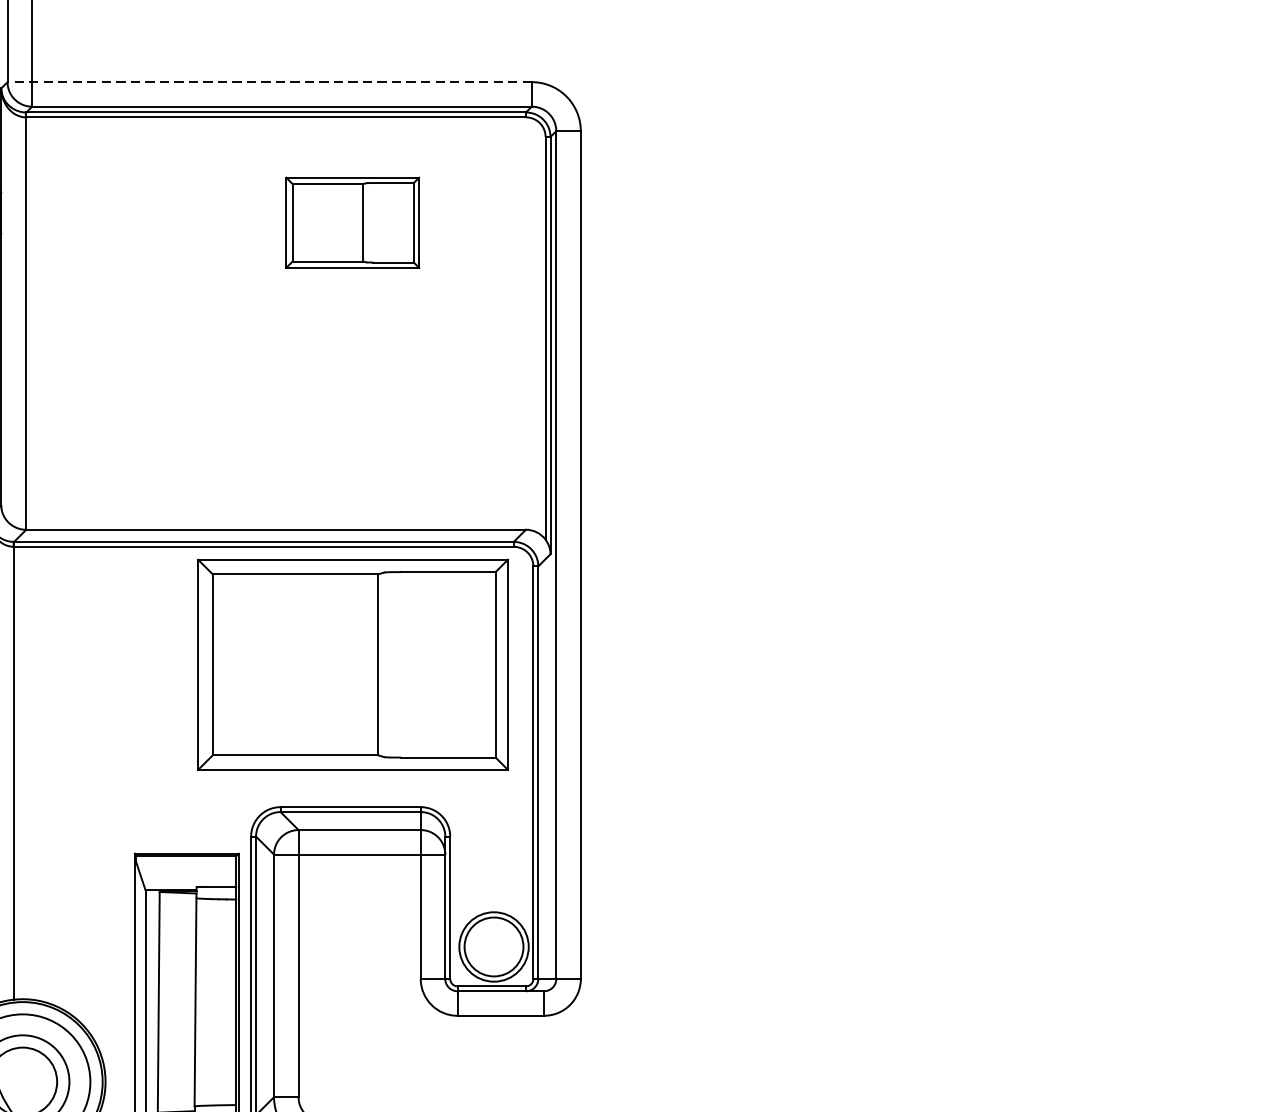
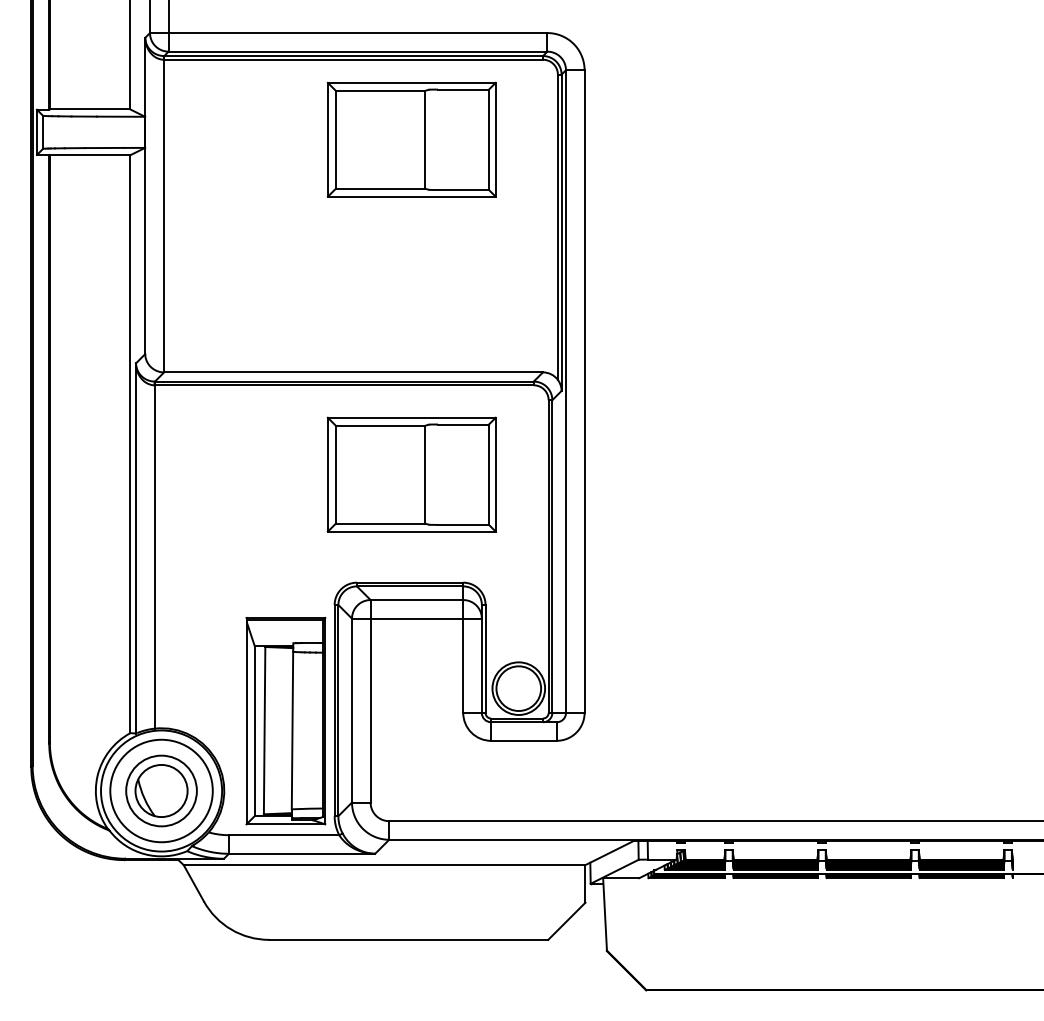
line: (269, 82) -> (348, 33), dashed -> solid
part: (352, 222) -> (411, 139), size x1.67
part: (352, 664) -> (411, 474), size x0.71

